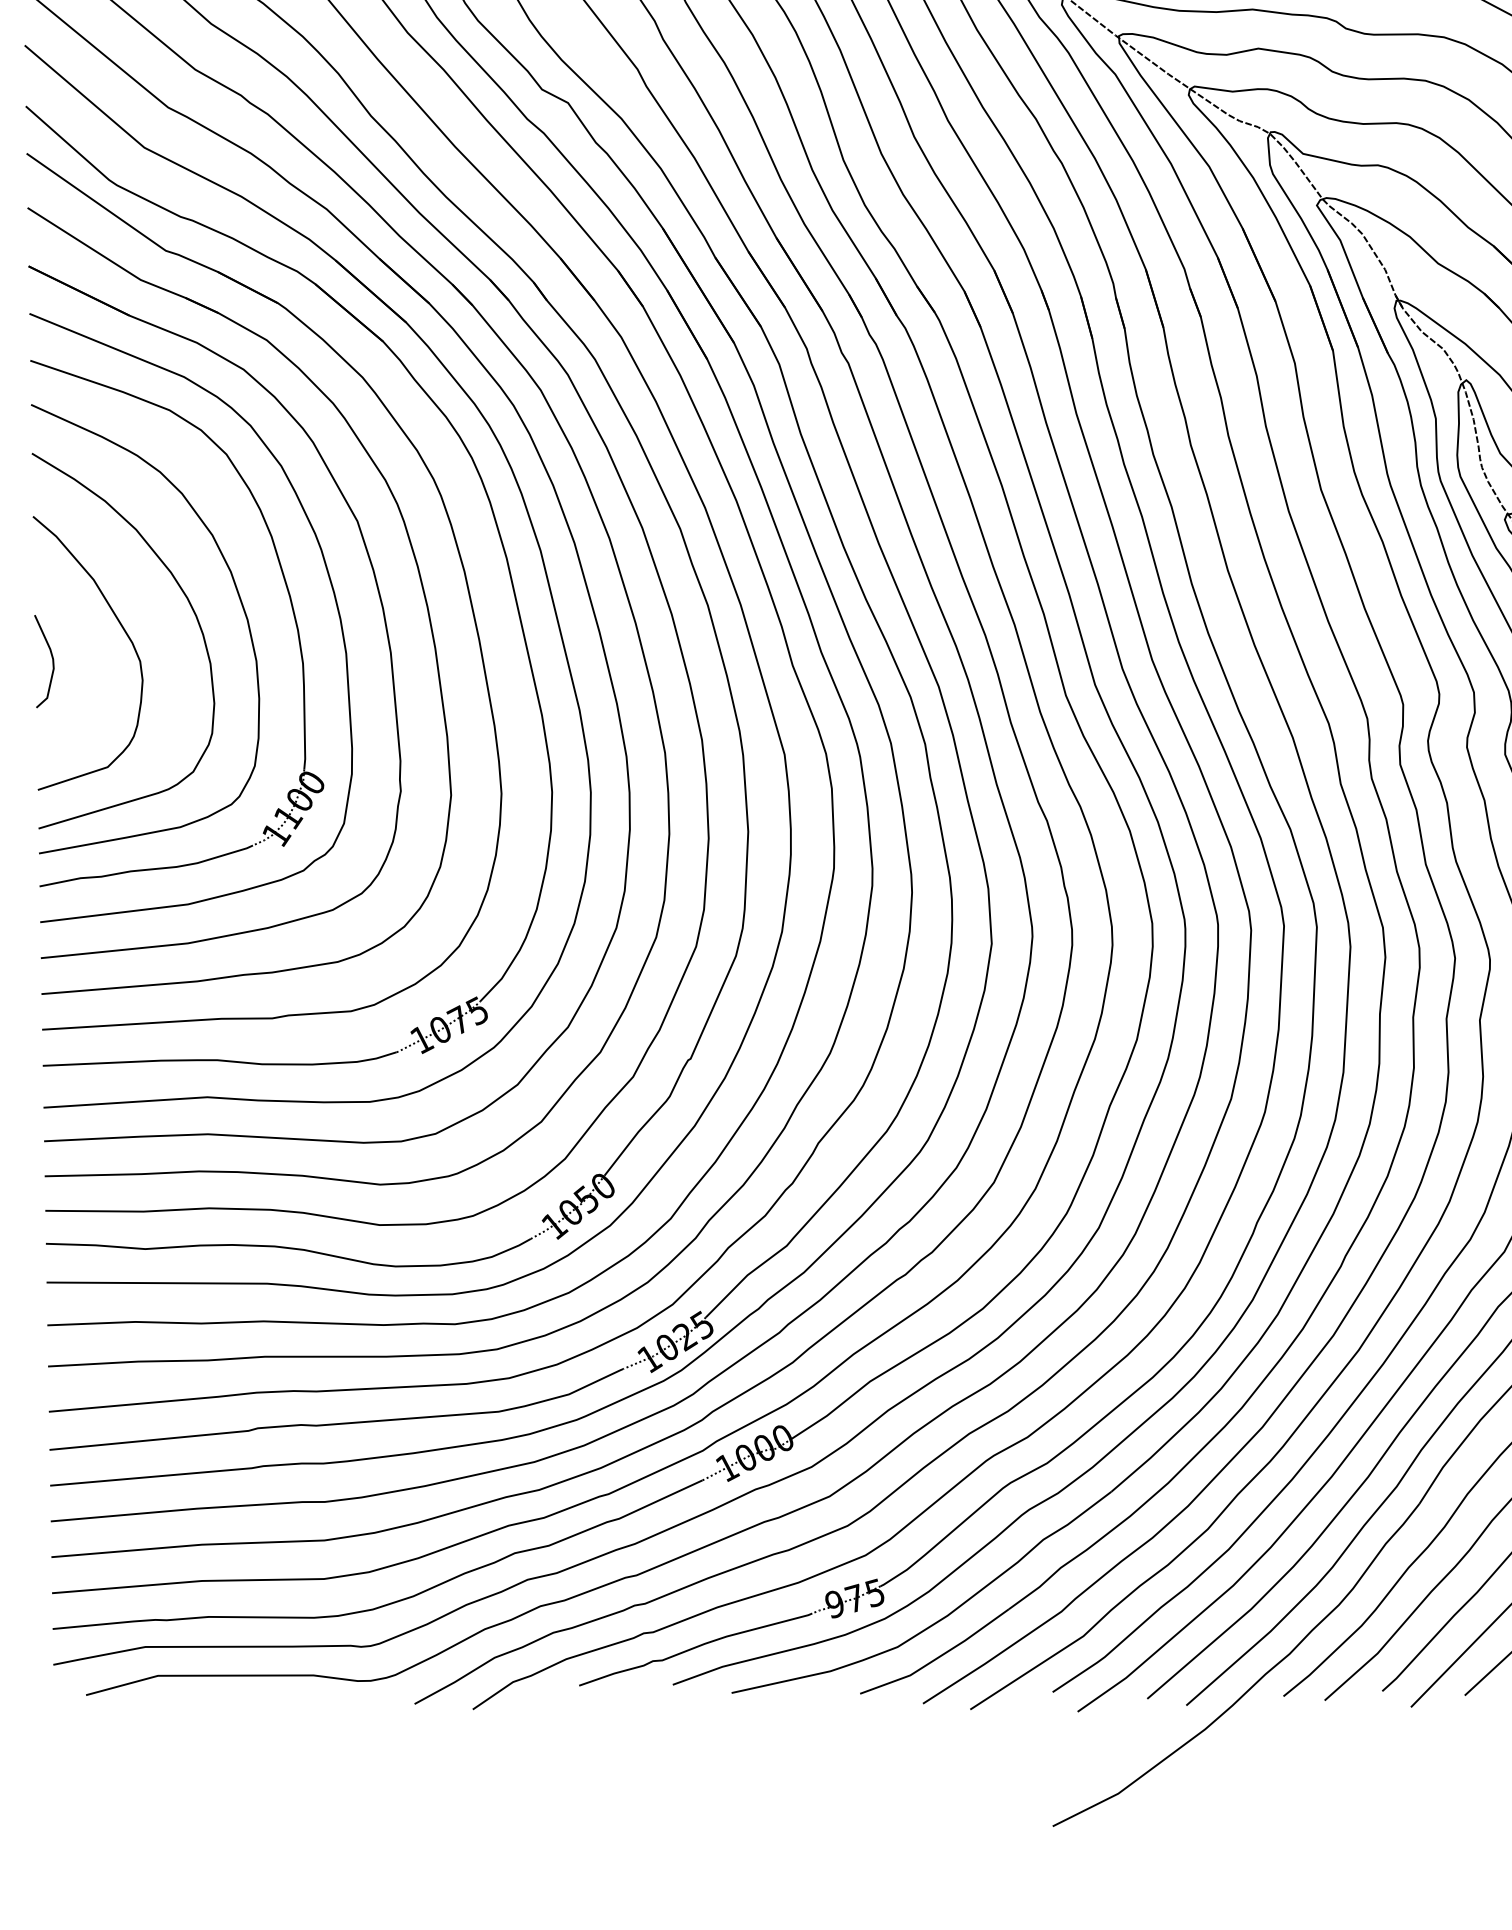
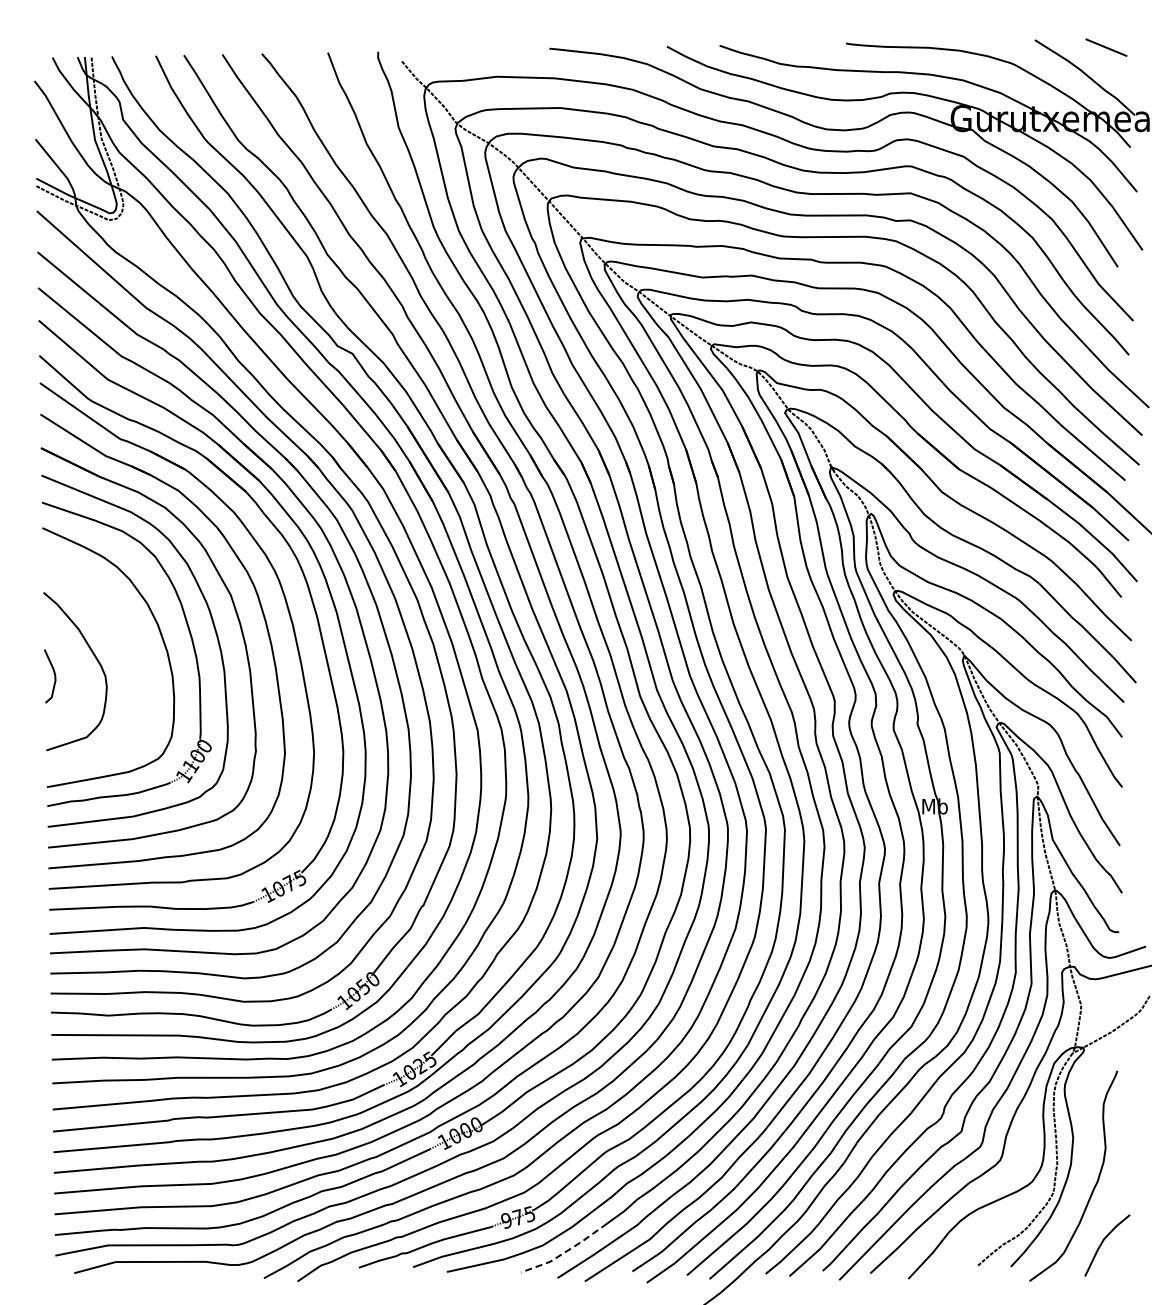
curve: (190, 608) -> (134, 645), removed
line: (936, 1657) -> (565, 1251), solid -> dashed

